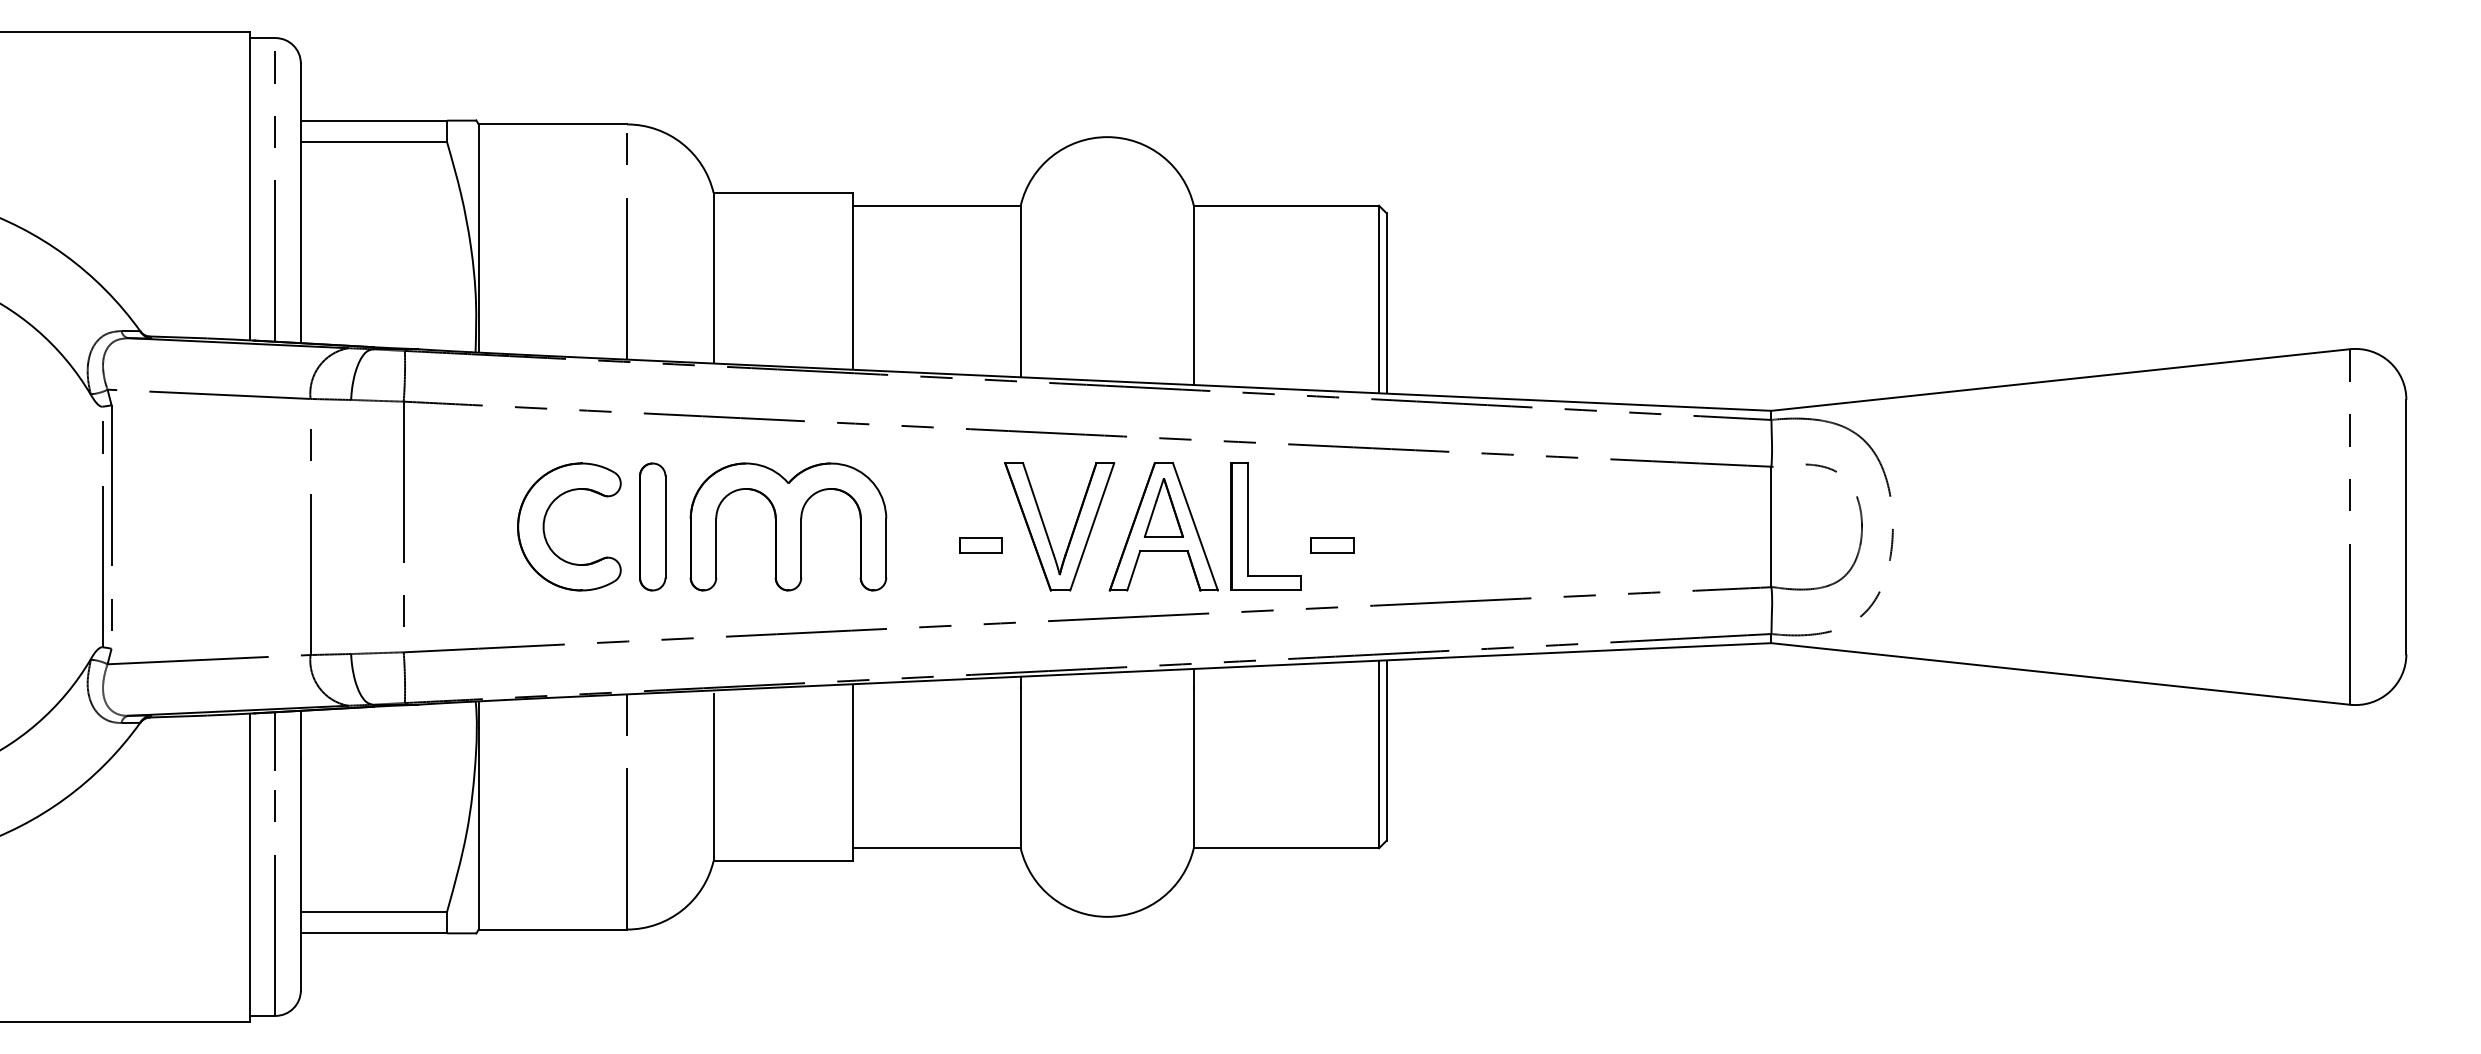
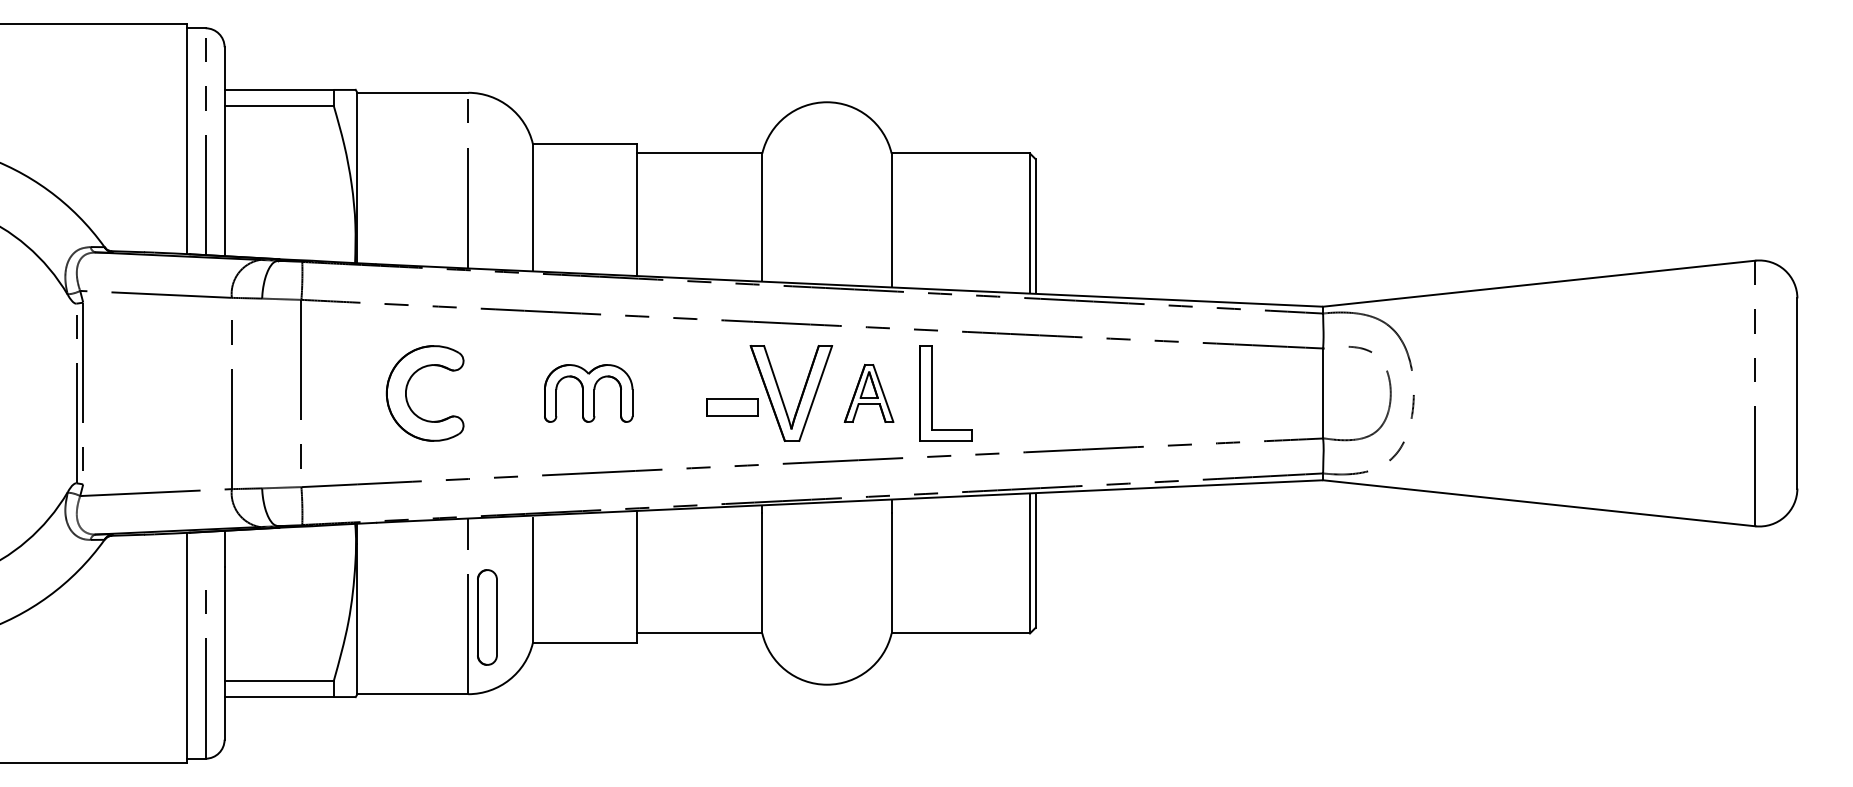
part: (652, 527) -> (487, 617), moved
part: (788, 527) -> (588, 393), size x0.6
part: (1162, 527) -> (868, 393), size x0.6
part: (980, 545) -> (732, 407), size x1.6
part: (1331, 545) -> (994, 407), removed
line: (275, 741) -> (205, 553), removed

